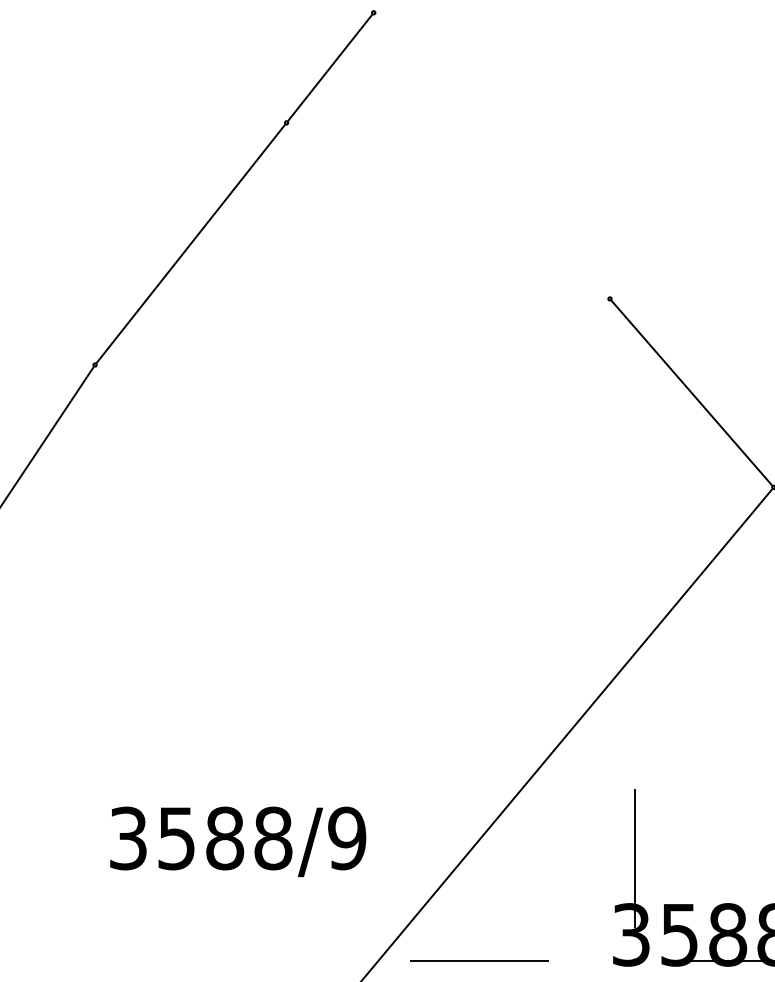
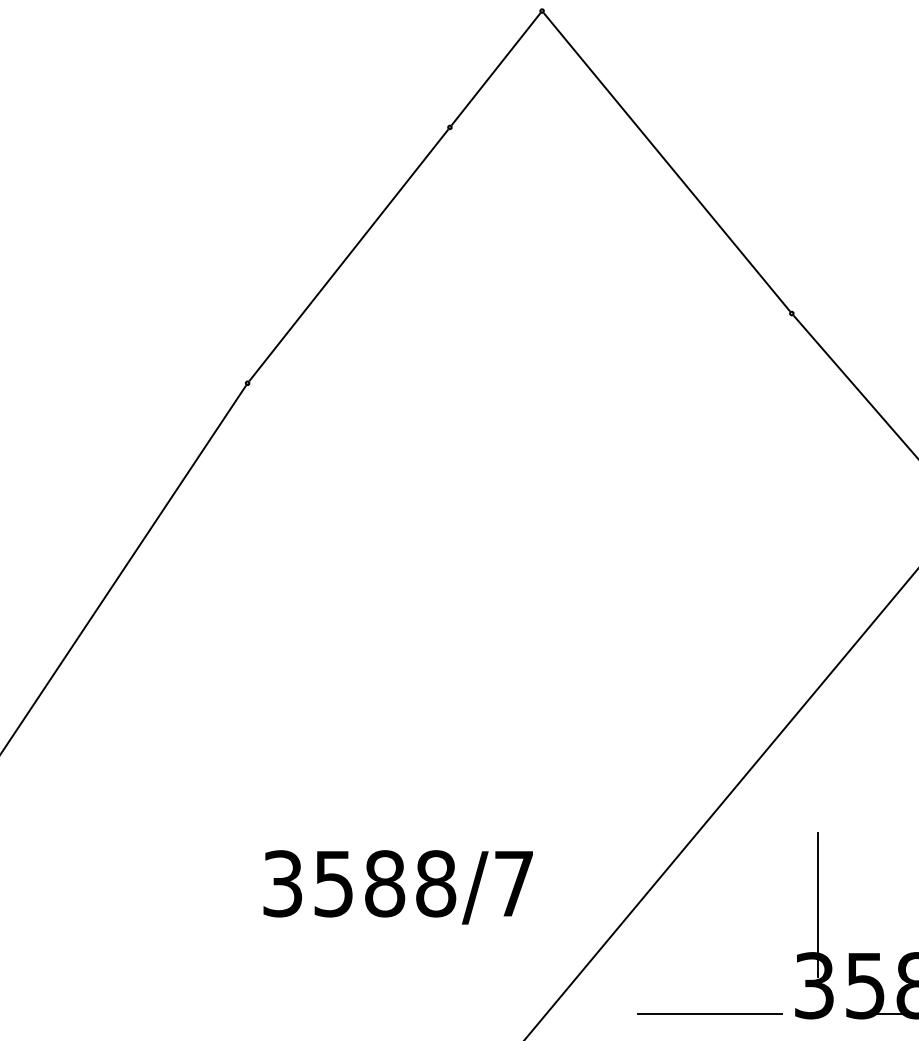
line: (491, 155) -> (666, 161), added
text: (346, 838) -> (513, 883), 3588/9 -> 3588/7
line: (479, 961) -> (709, 1013), moved

